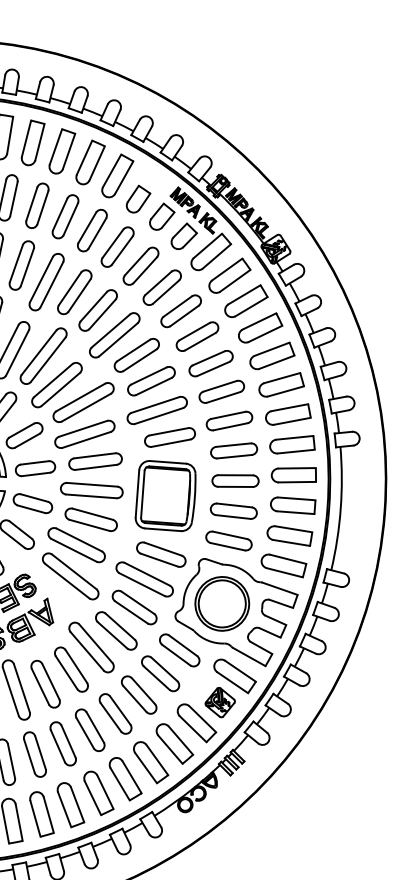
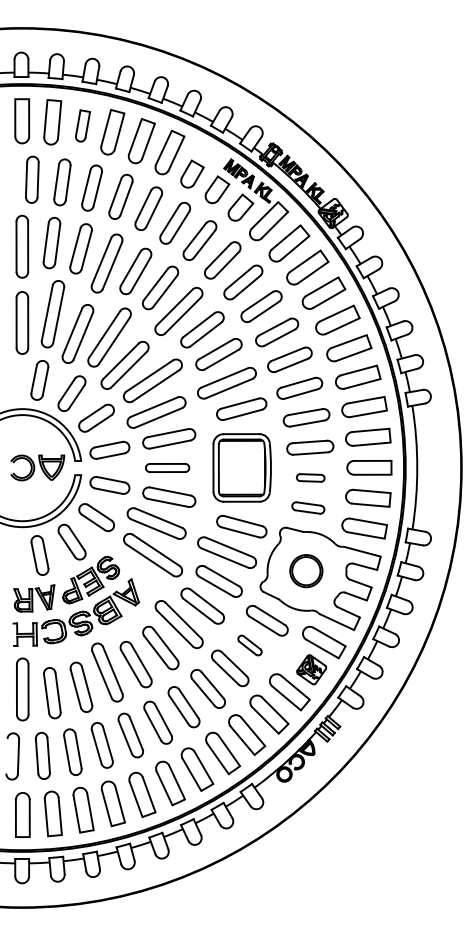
part: (32, 142) -> (82, 125), size x0.7
part: (91, 490) -> (167, 467), size x0.7
part: (233, 510) -> (310, 477), size x0.6
part: (229, 540) -> (308, 507), size x0.7
part: (222, 603) -> (306, 570), size x0.6
part: (160, 673) -> (249, 645), size x0.6

